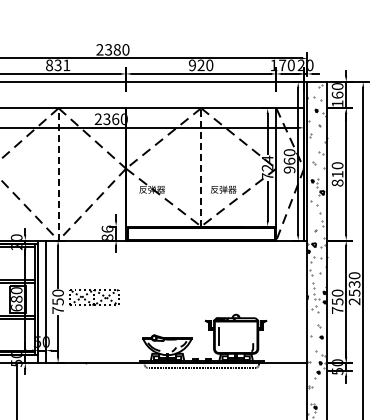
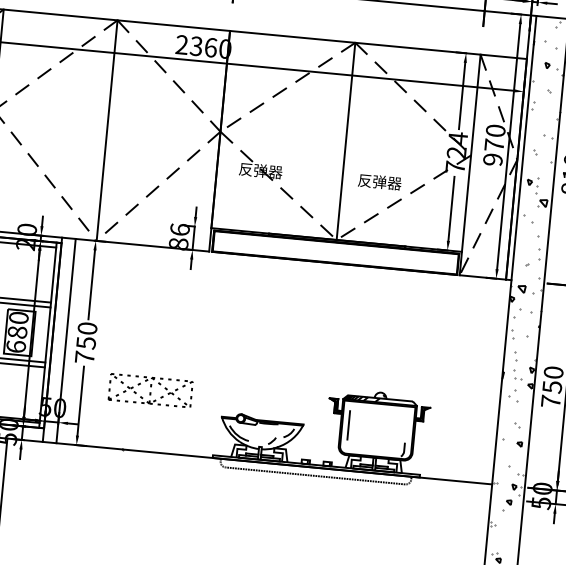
text: (289, 160) -> (494, 143), 960 -> 970
line: (201, 166) -> (346, 139), dashed -> solid
line: (58, 173) -> (107, 129), dashed -> solid
part: (94, 297) -> (151, 390), moved

